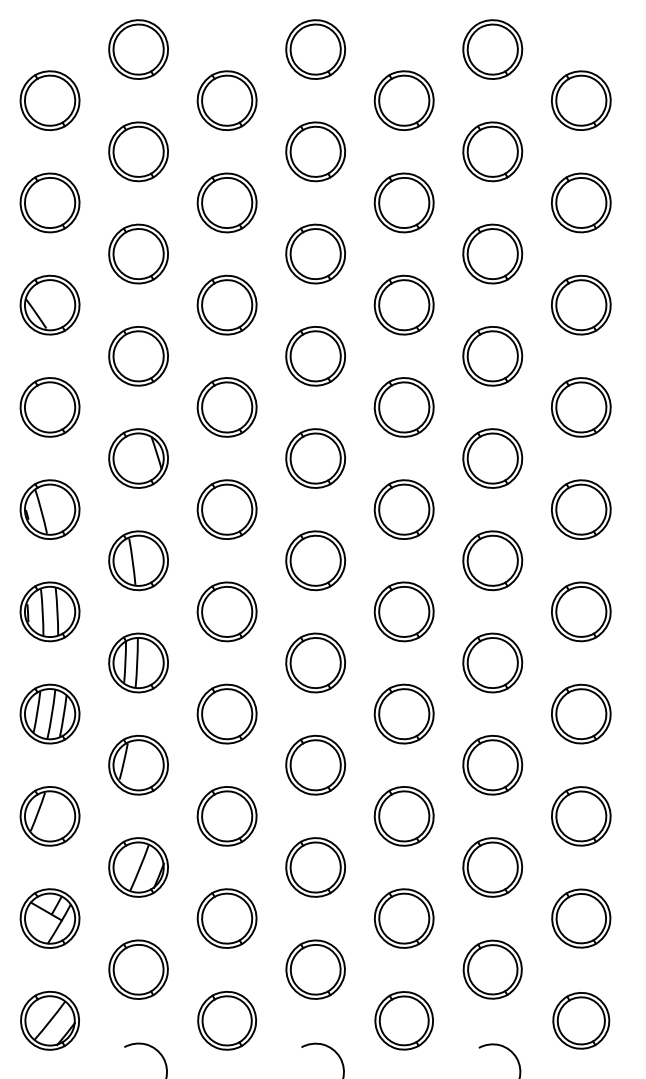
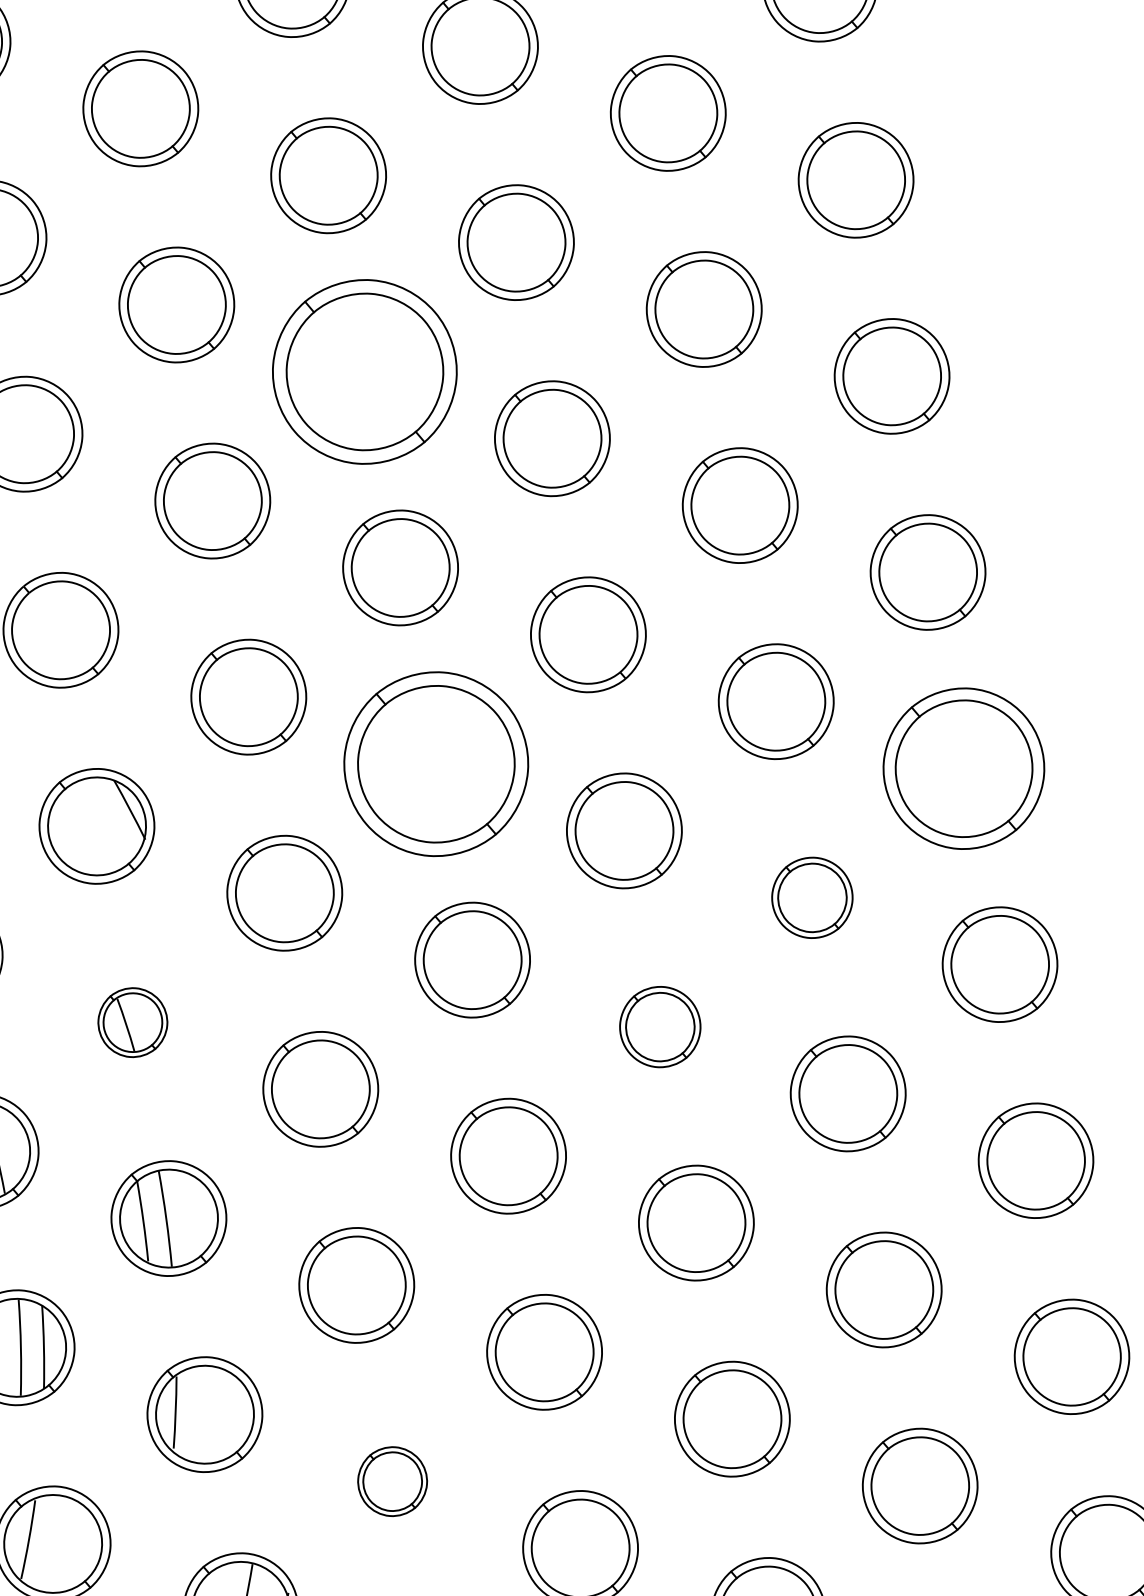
part: (315, 253) -> (364, 370), size x1.6
part: (315, 458) -> (436, 764), size x1.6
part: (581, 509) -> (964, 768), size x1.4
part: (138, 560) -> (132, 1021), size x0.6
part: (492, 560) -> (811, 897), size x0.7
part: (403, 611) -> (658, 1026), size x0.7
part: (226, 816) -> (391, 1482), size x0.6

